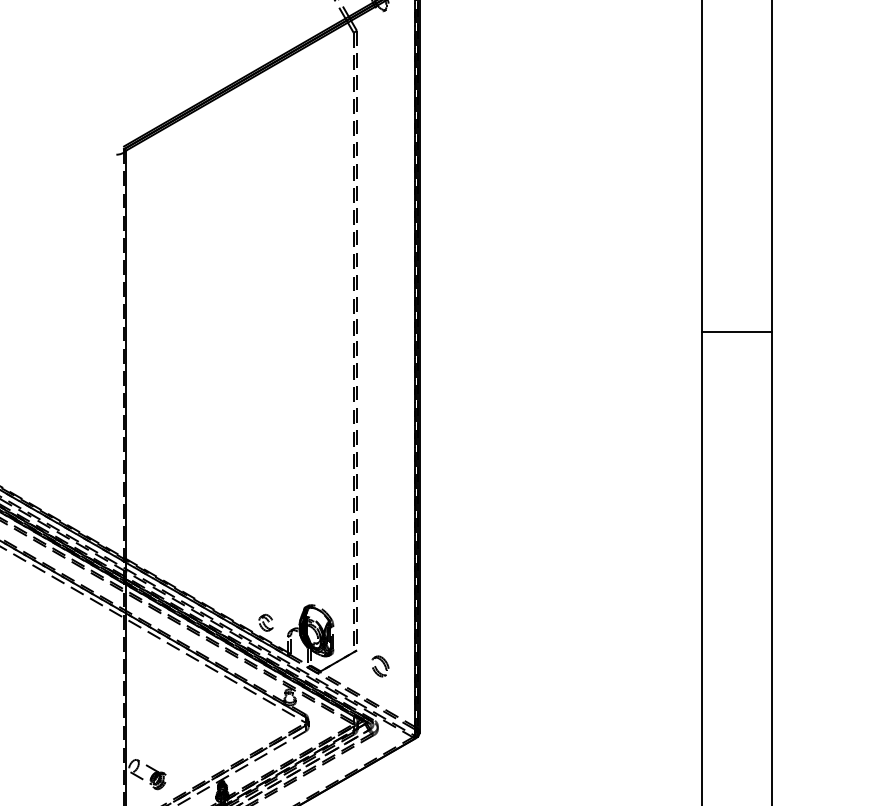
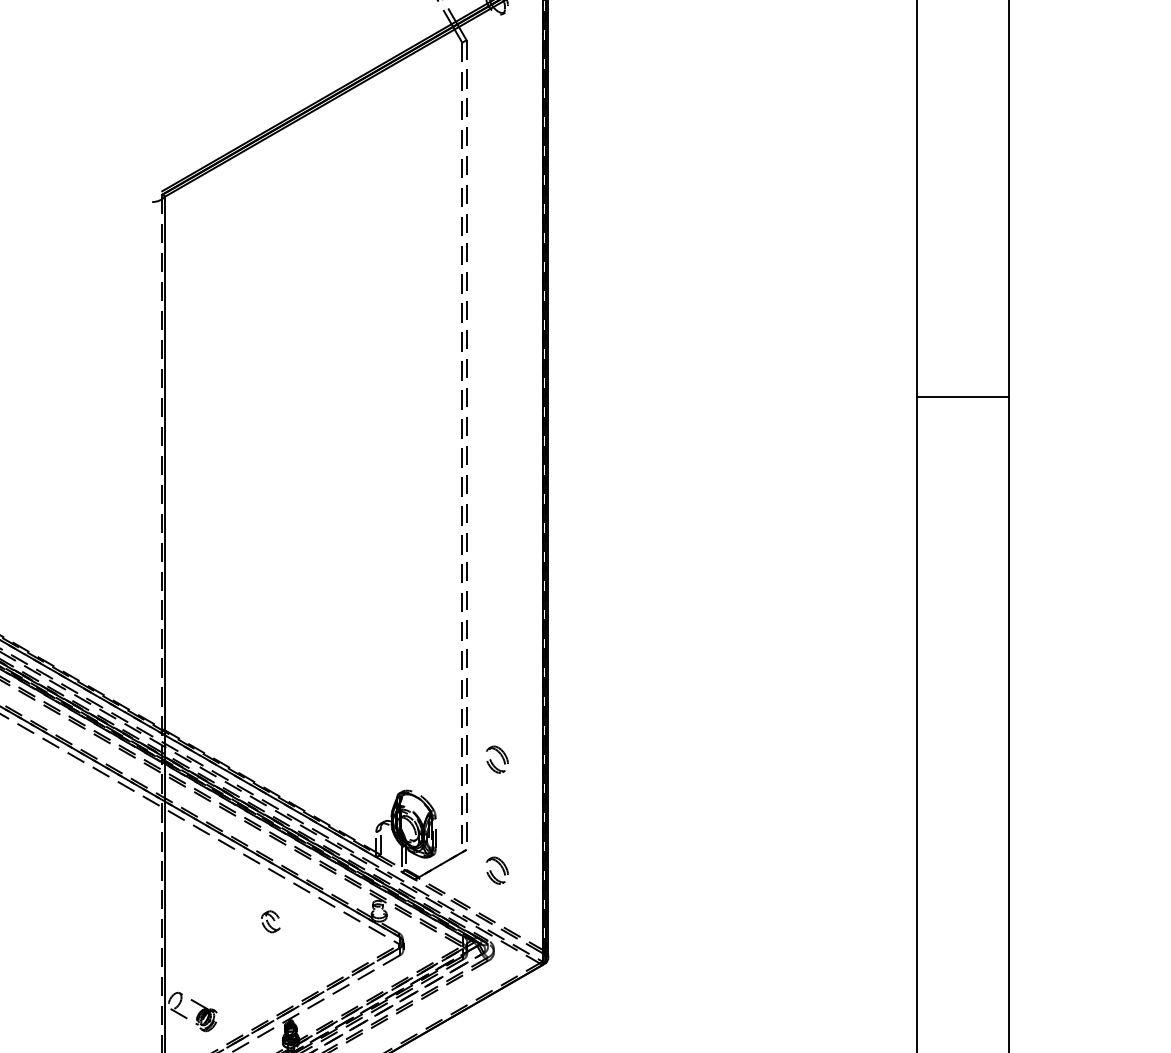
line: (736, 331) -> (962, 396), moved
part: (379, 581) -> (496, 759), added
part: (265, 622) -> (270, 921), moved

